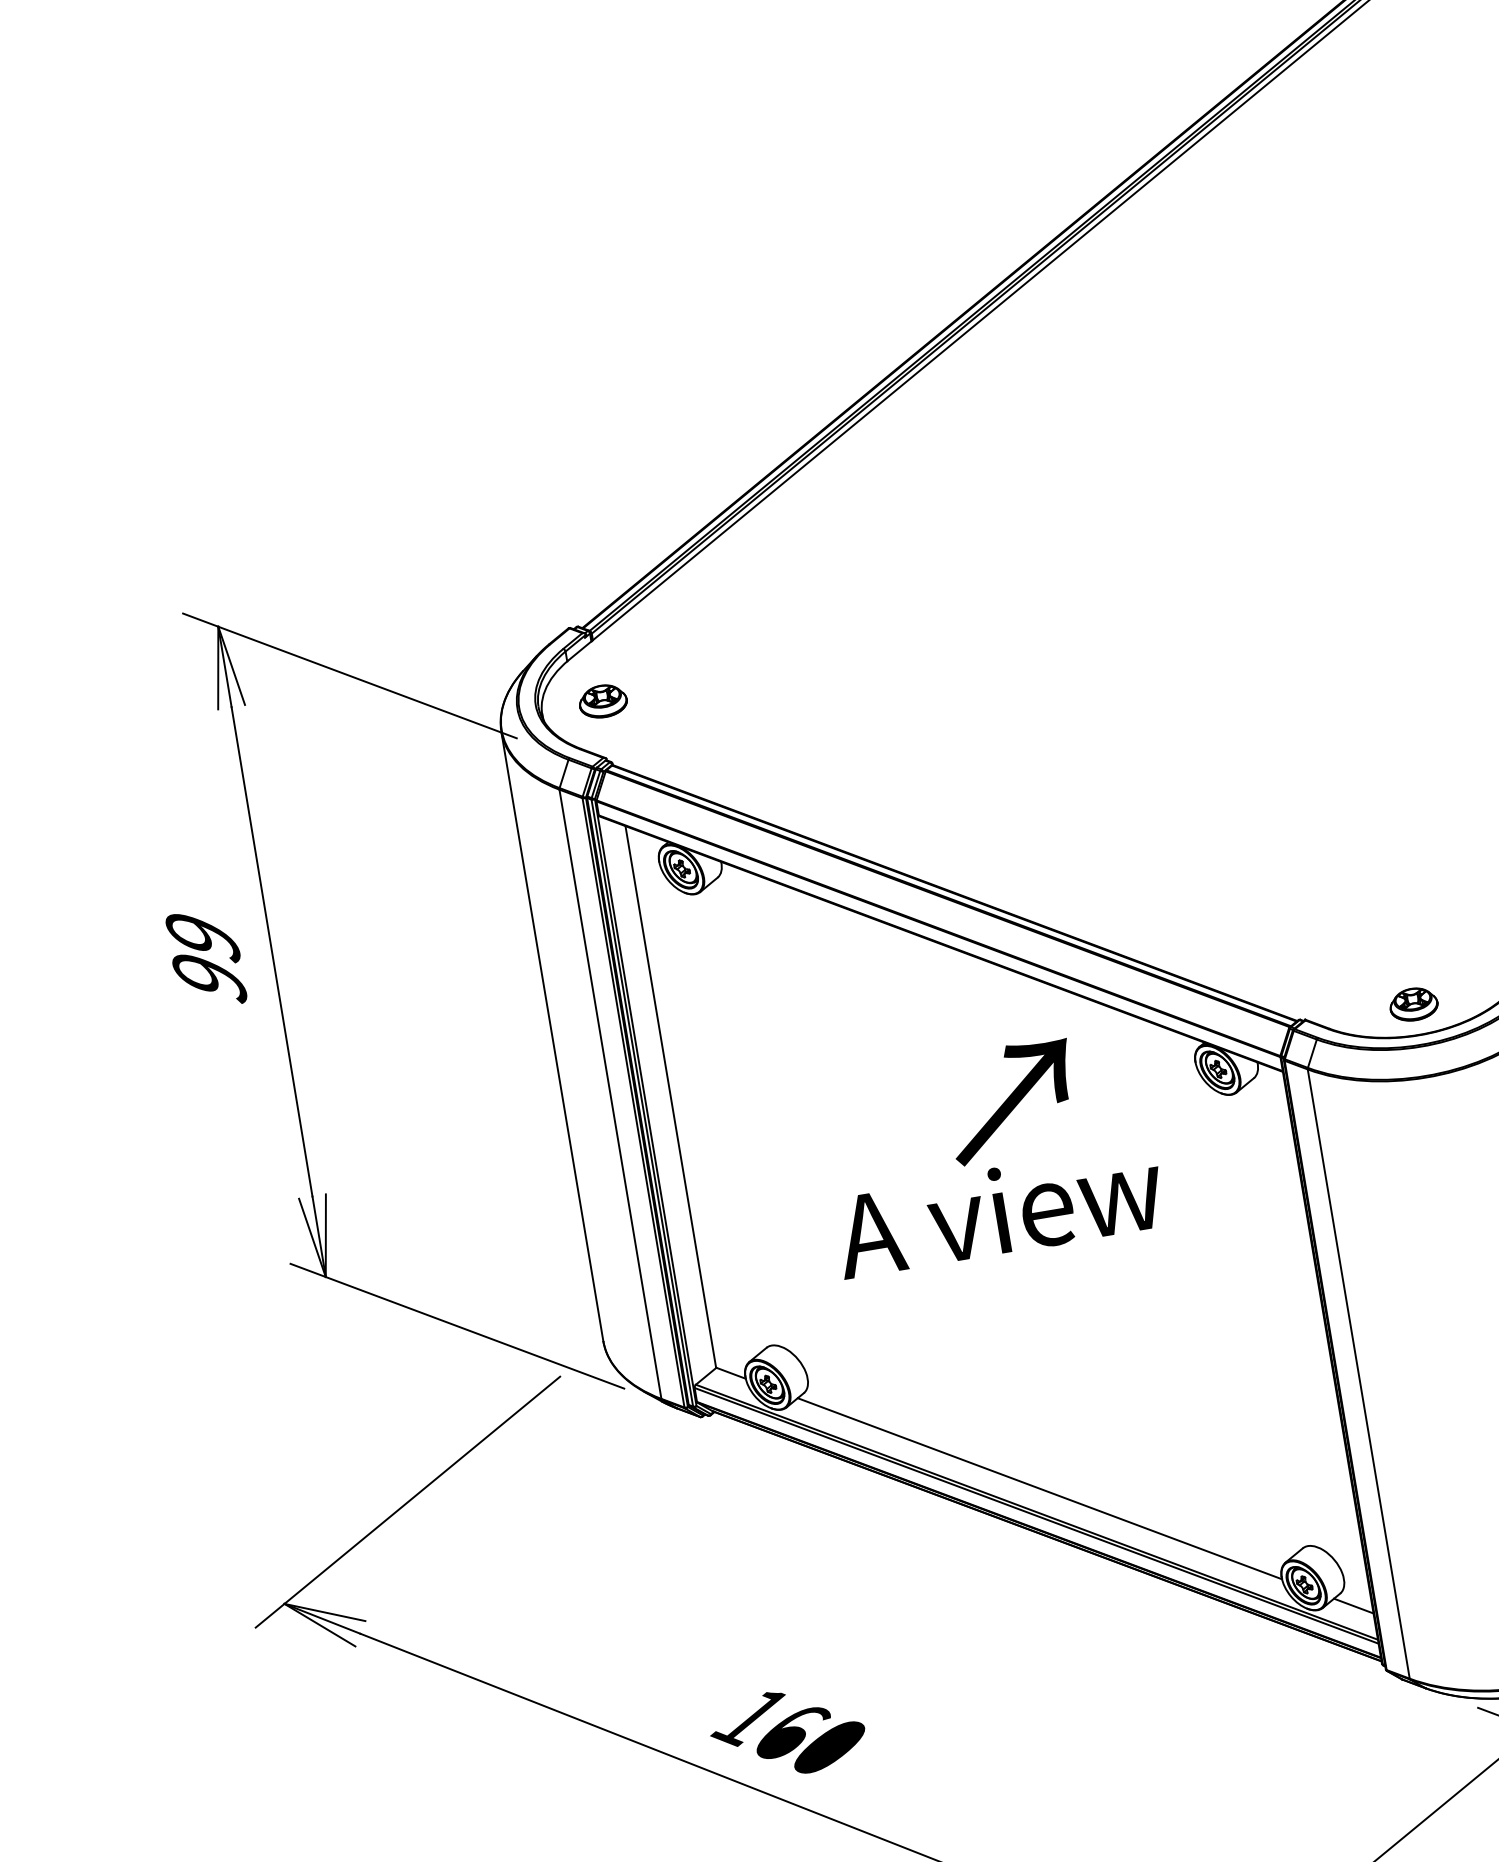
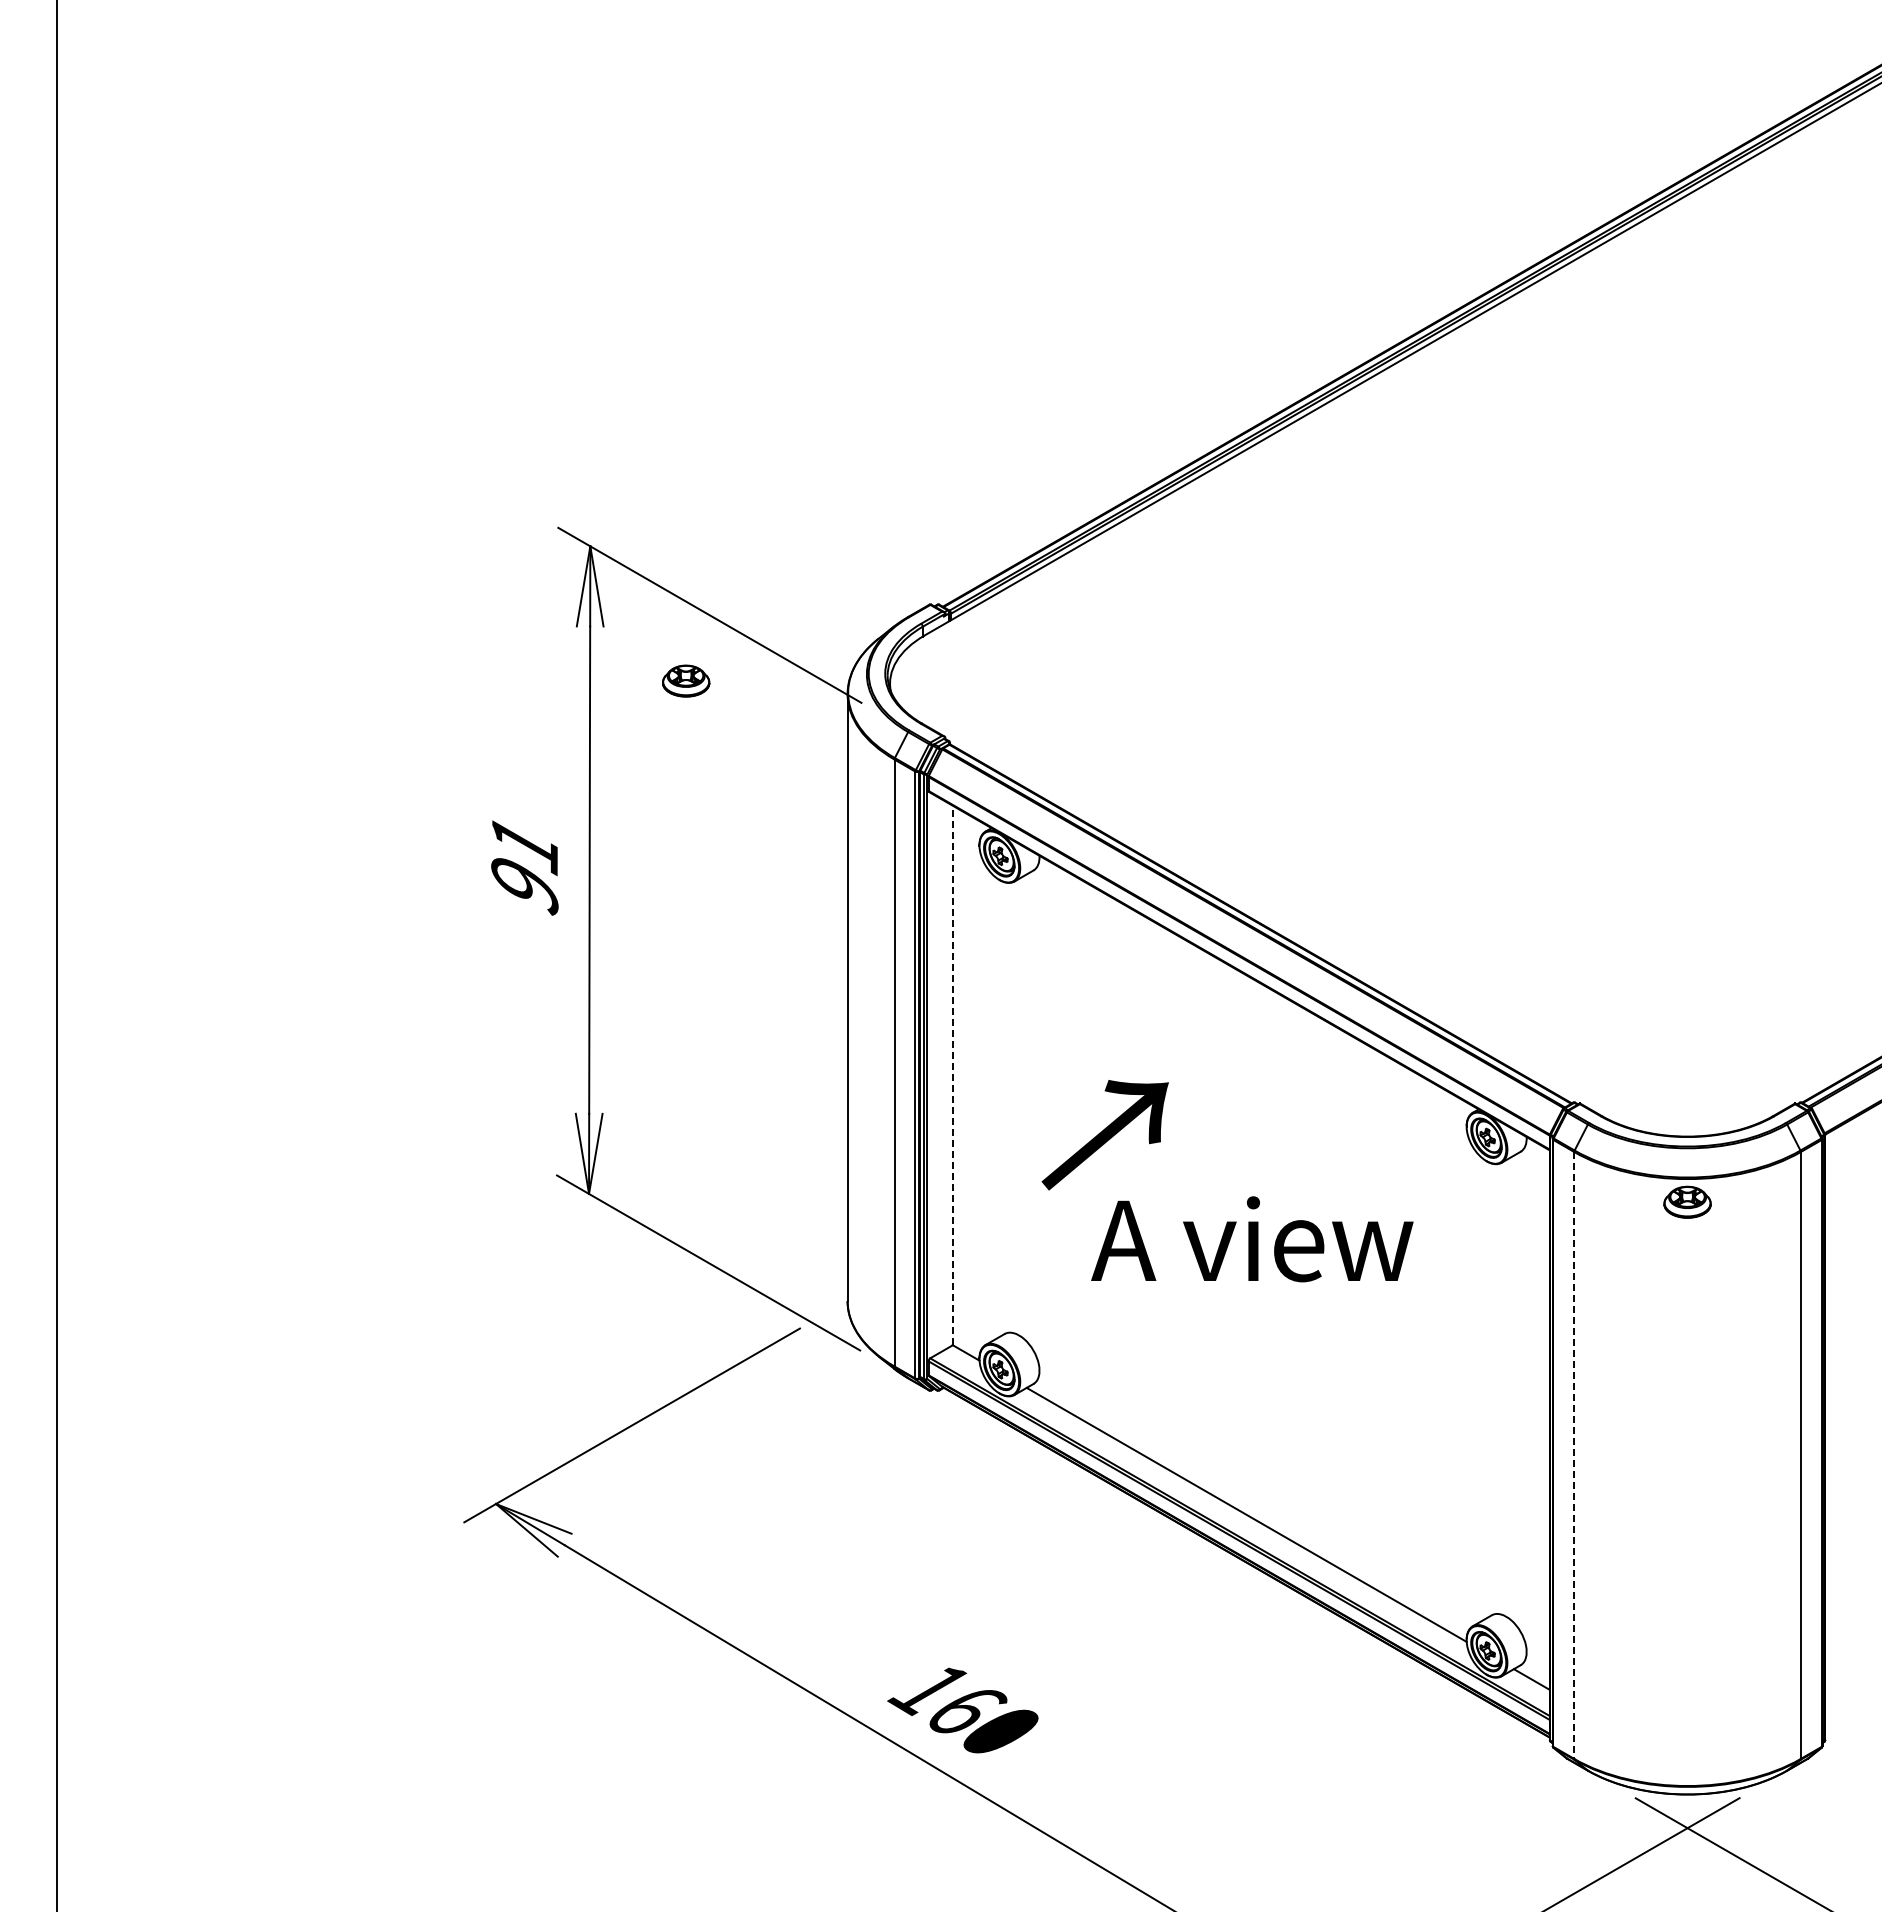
part: (603, 700) -> (686, 680), moved
text: (202, 939) -> (524, 846), 99 -> 91
part: (1413, 1003) -> (1687, 1201), moved
line: (670, 1097) -> (952, 1075), solid -> dashed
text: (1011, 1102) -> (1104, 1135), moved
line: (1358, 1374) -> (1574, 1455), solid -> dashed

